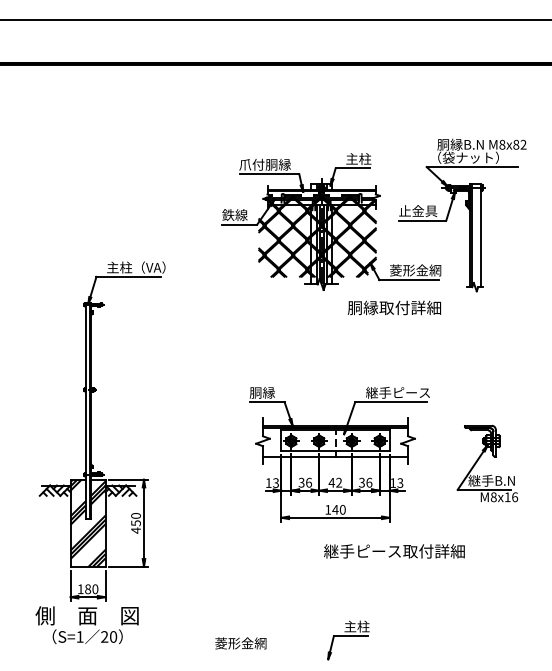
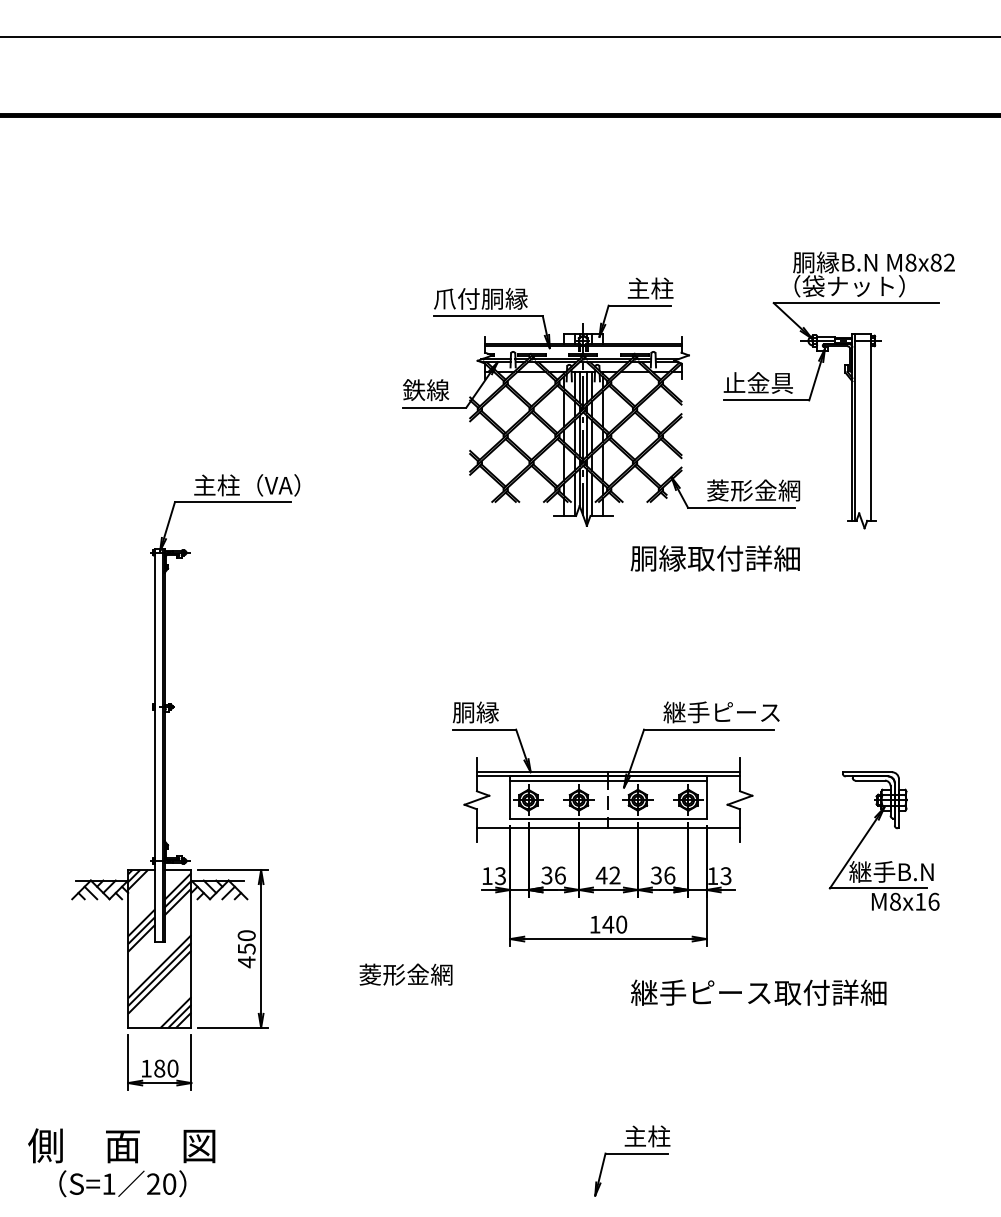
text: (394, 551) -> (758, 992), moved
text: (86, 625) -> (120, 1163), moved
text: (240, 643) -> (405, 974), moved

